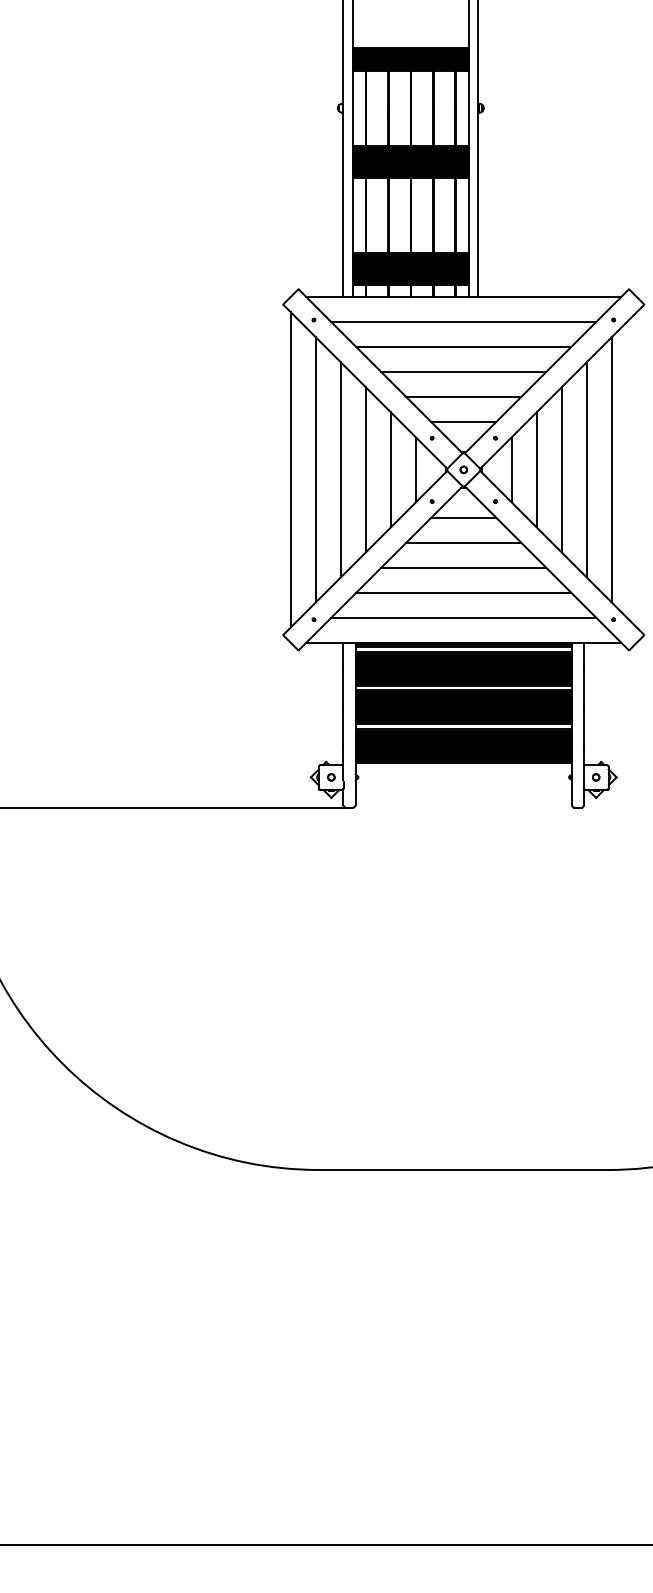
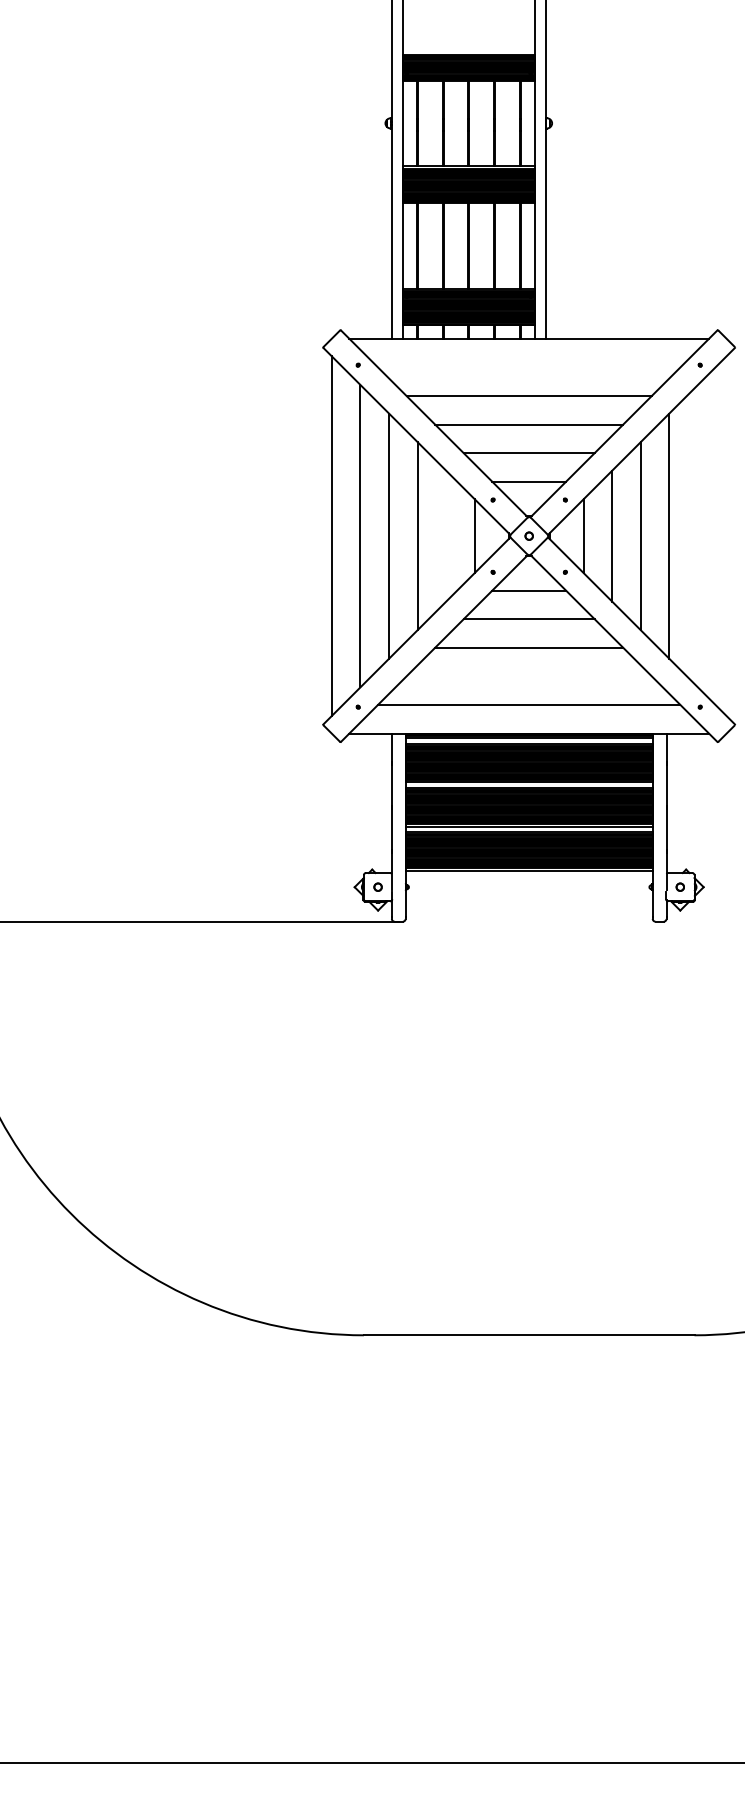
line: (464, 322) -> (529, 367), removed
line: (391, 469) -> (446, 535), removed
line: (611, 469) -> (697, 535), removed
line: (463, 592) -> (528, 676), removed

